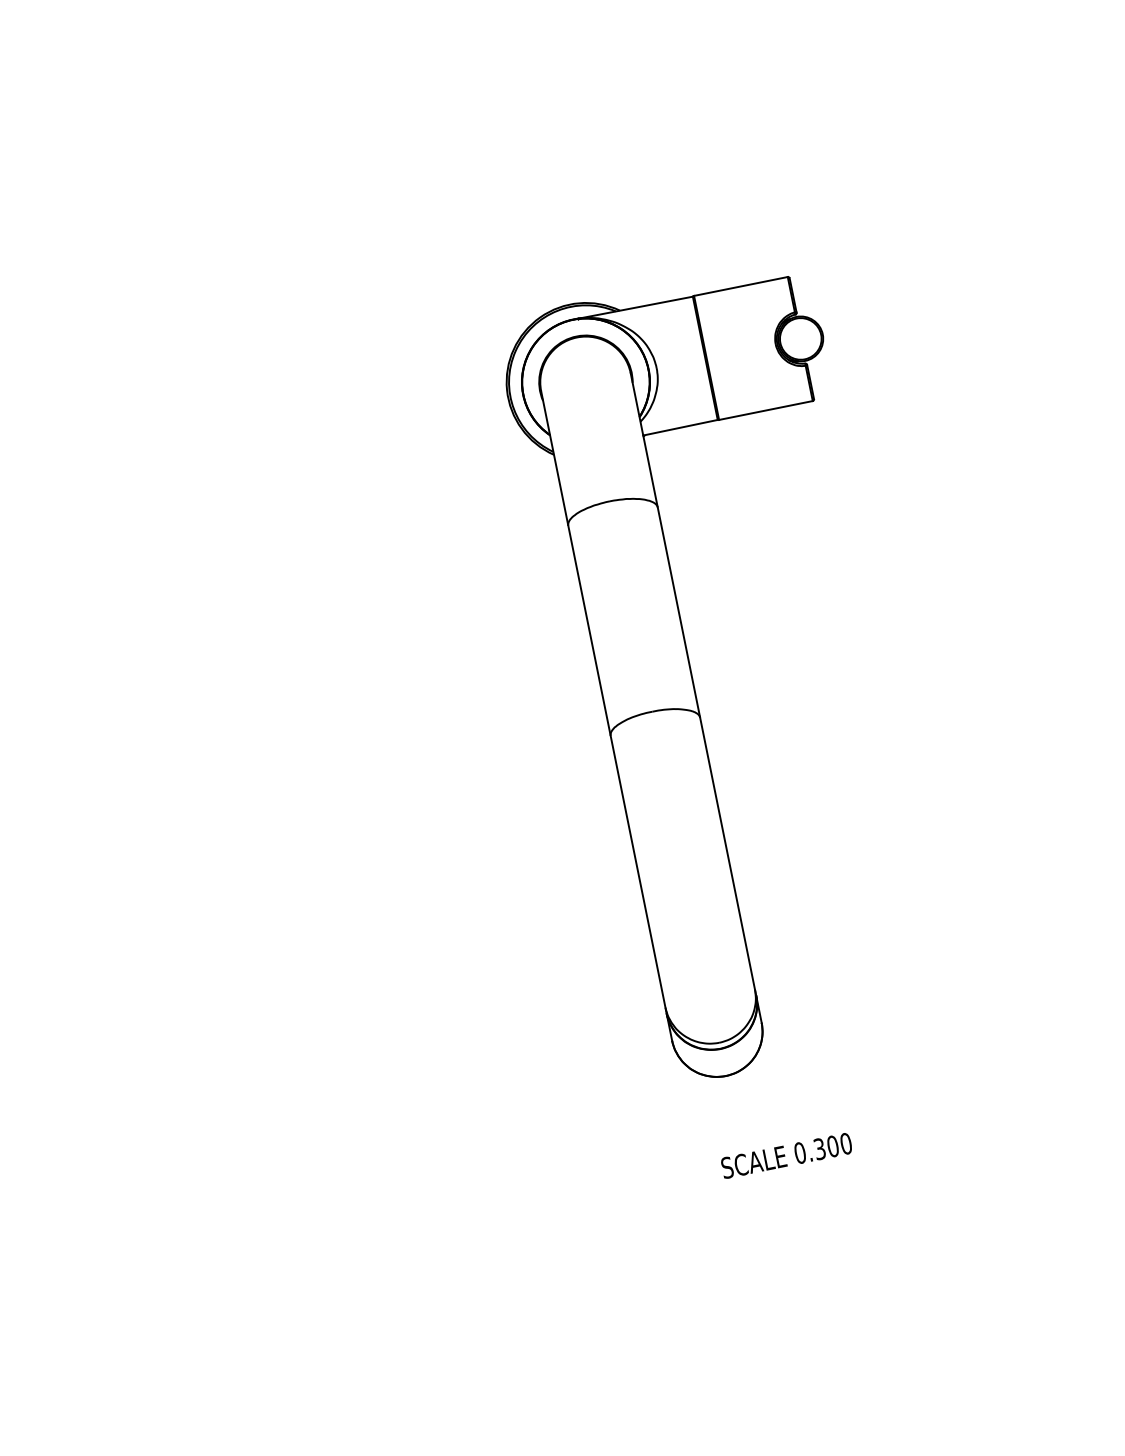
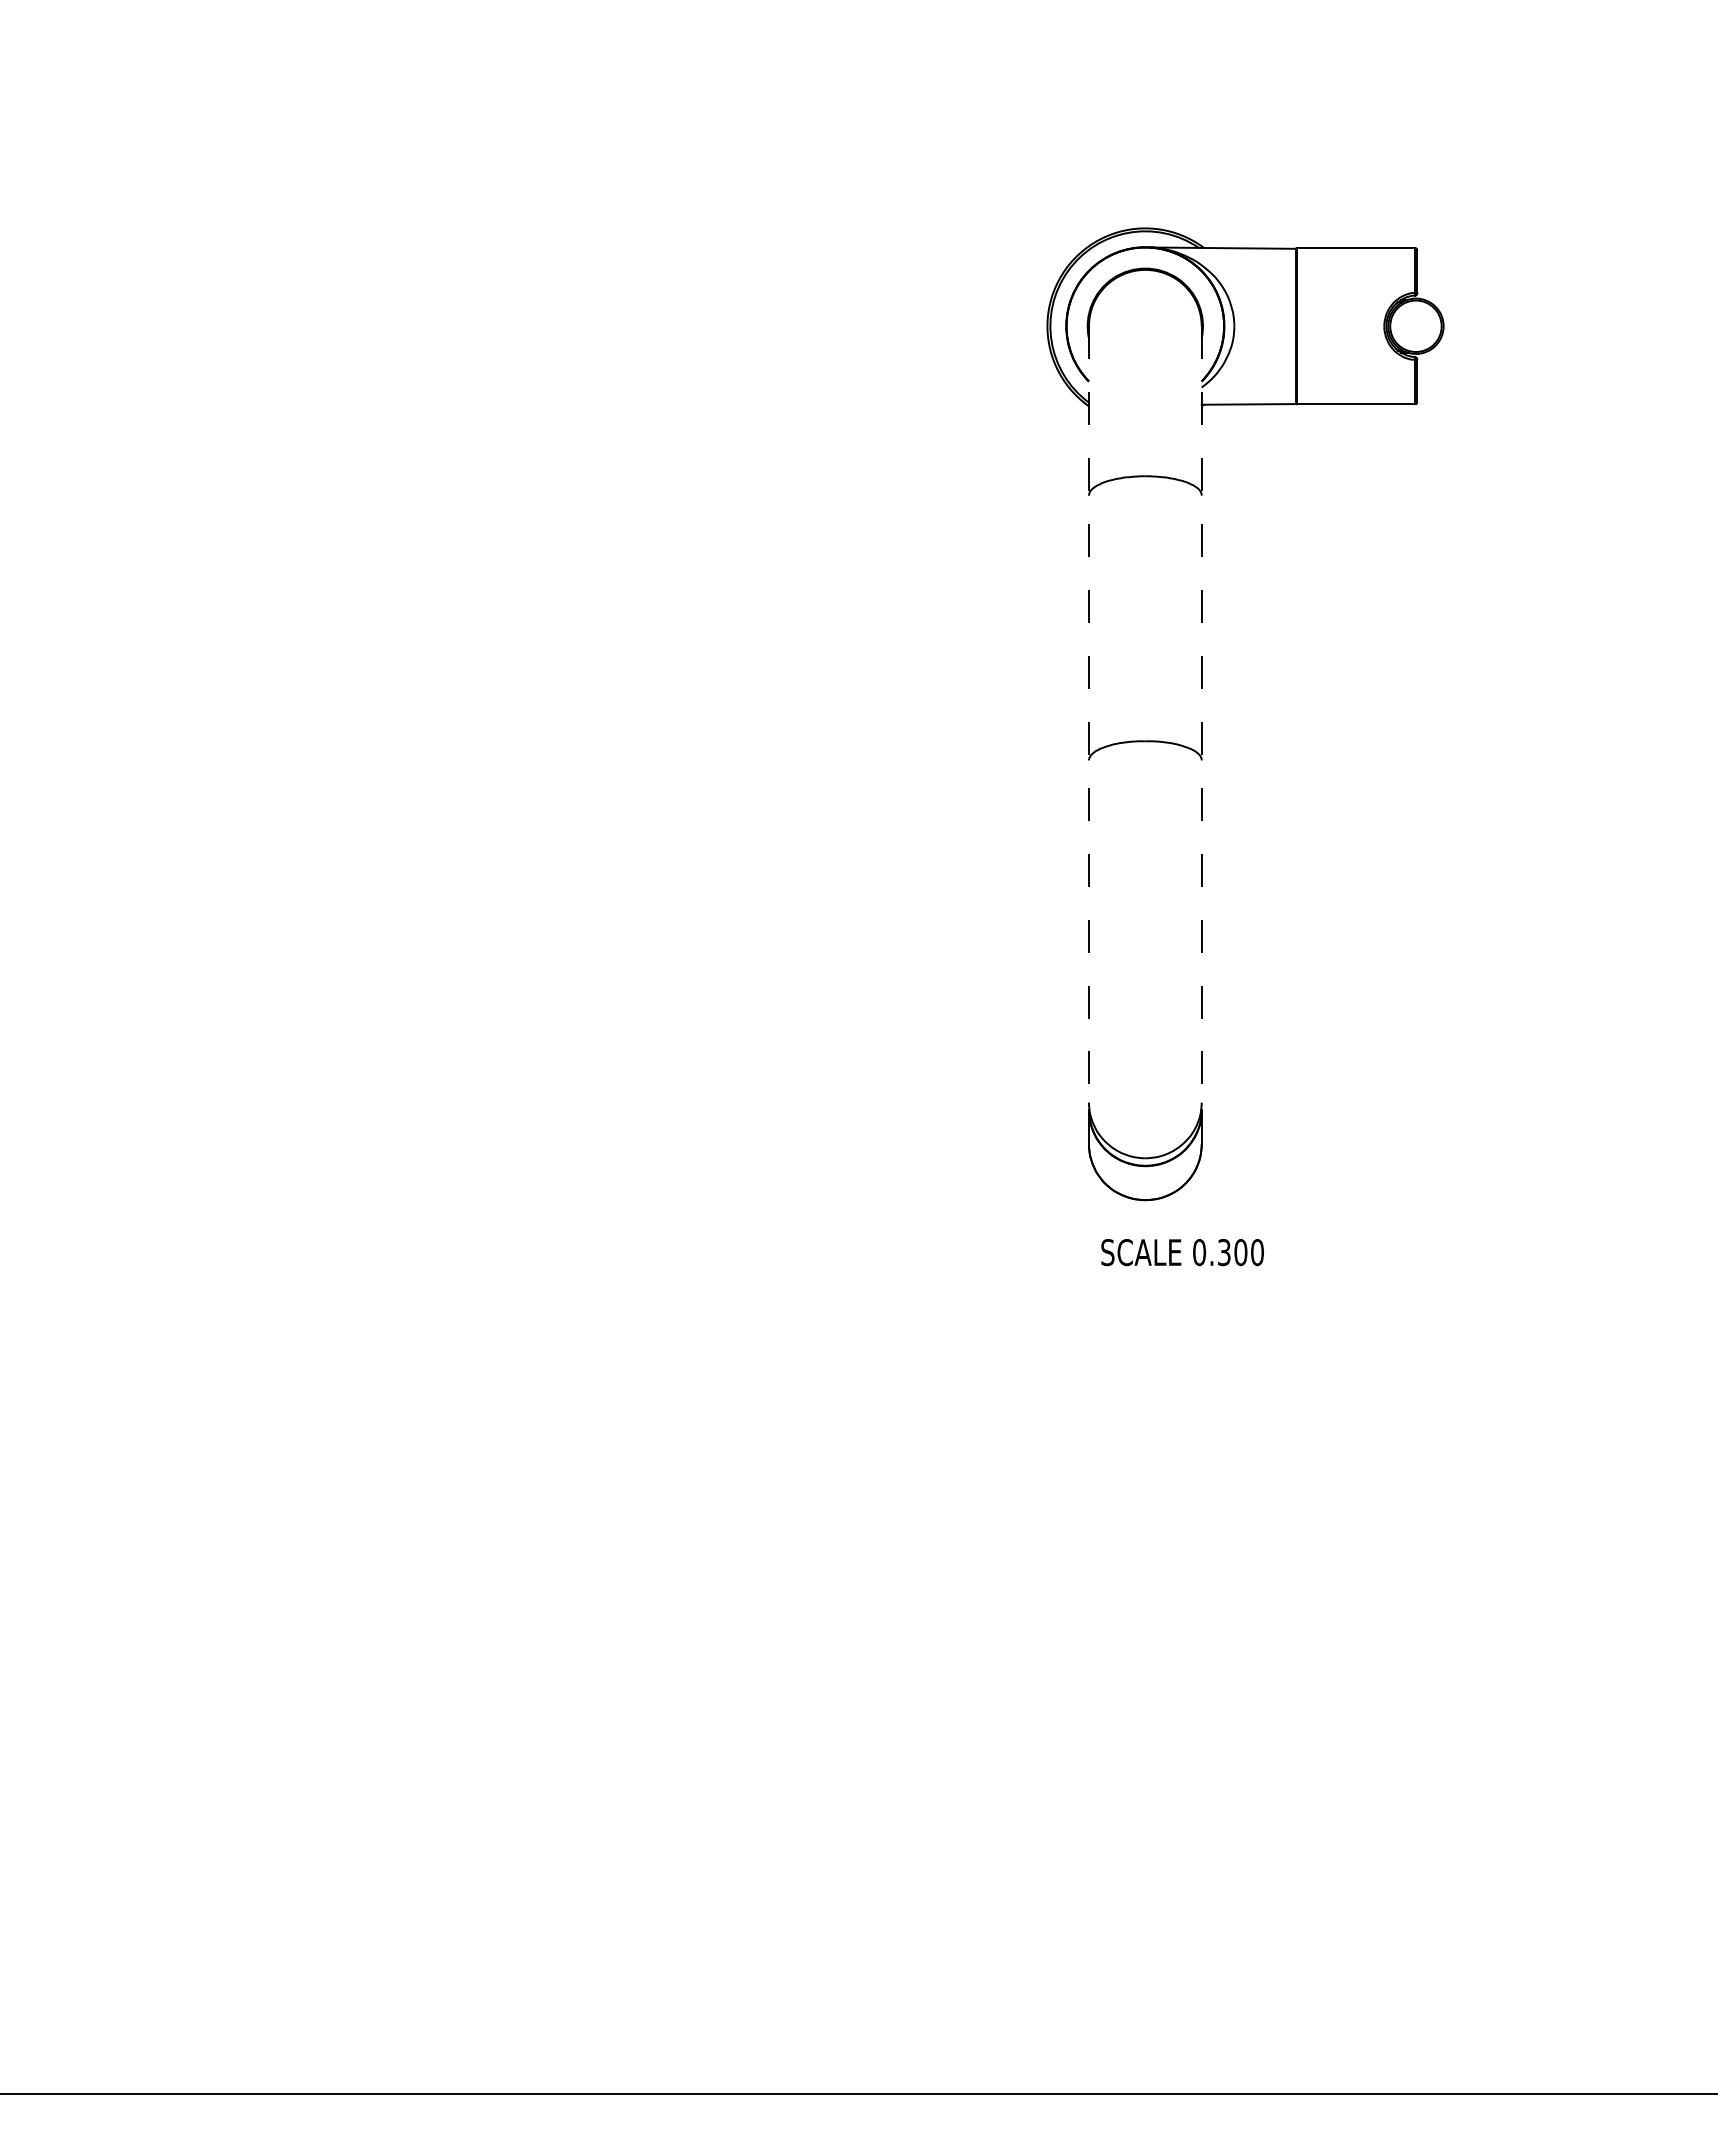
line: (693, 684) -> (1201, 718), solid -> dashed
line: (603, 702) -> (1088, 718), solid -> dashed
text: (786, 1155) -> (1182, 1252), moved

